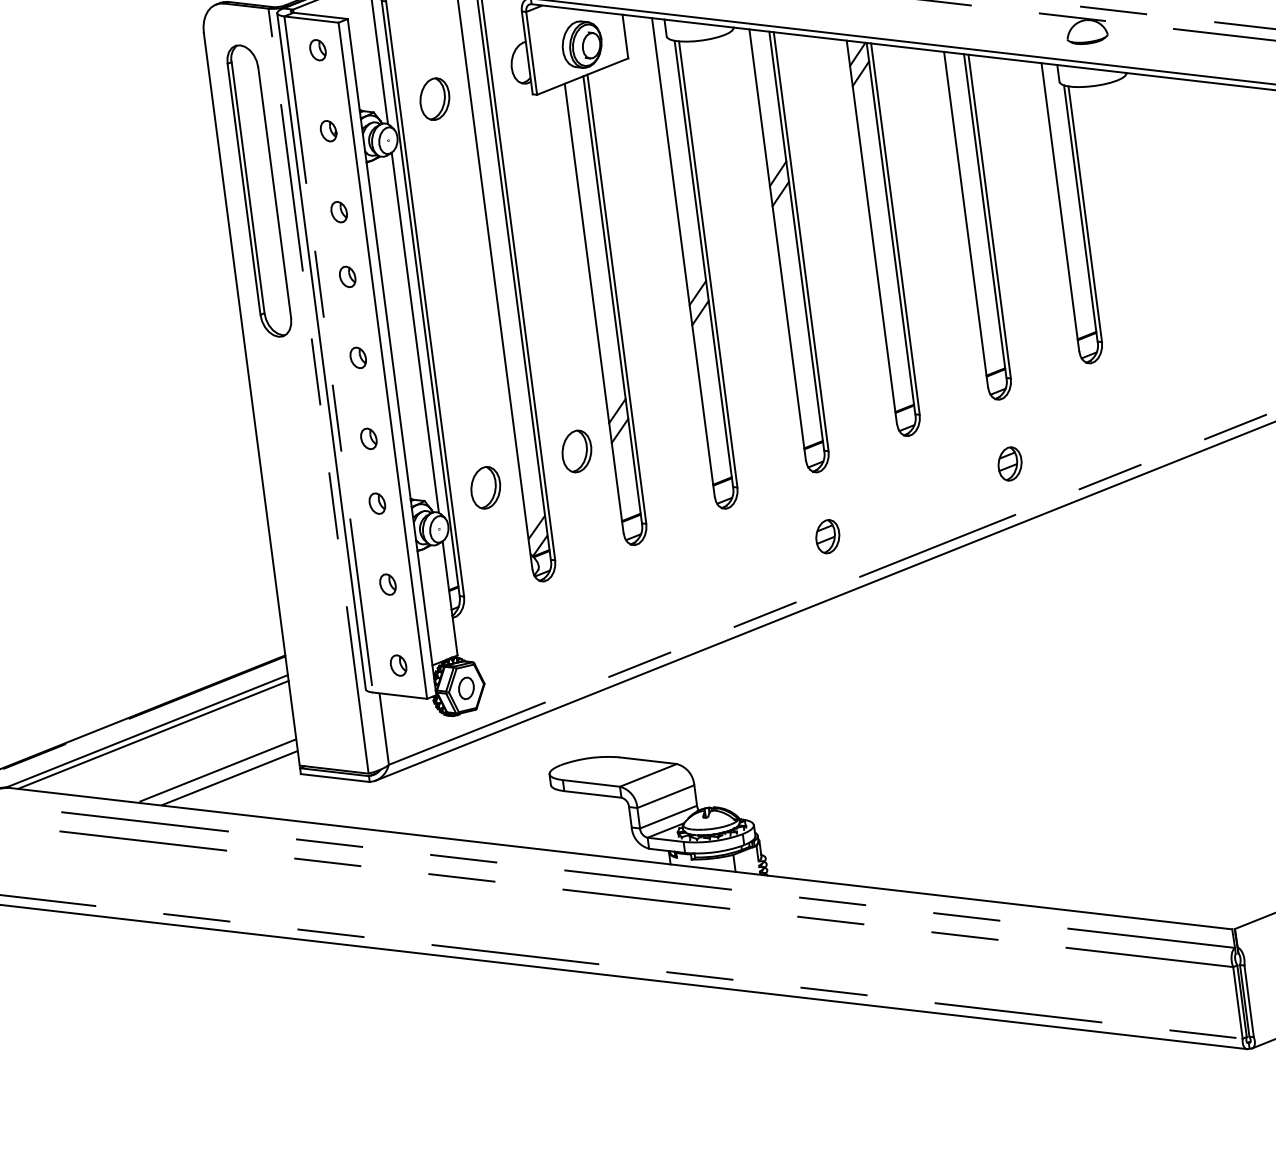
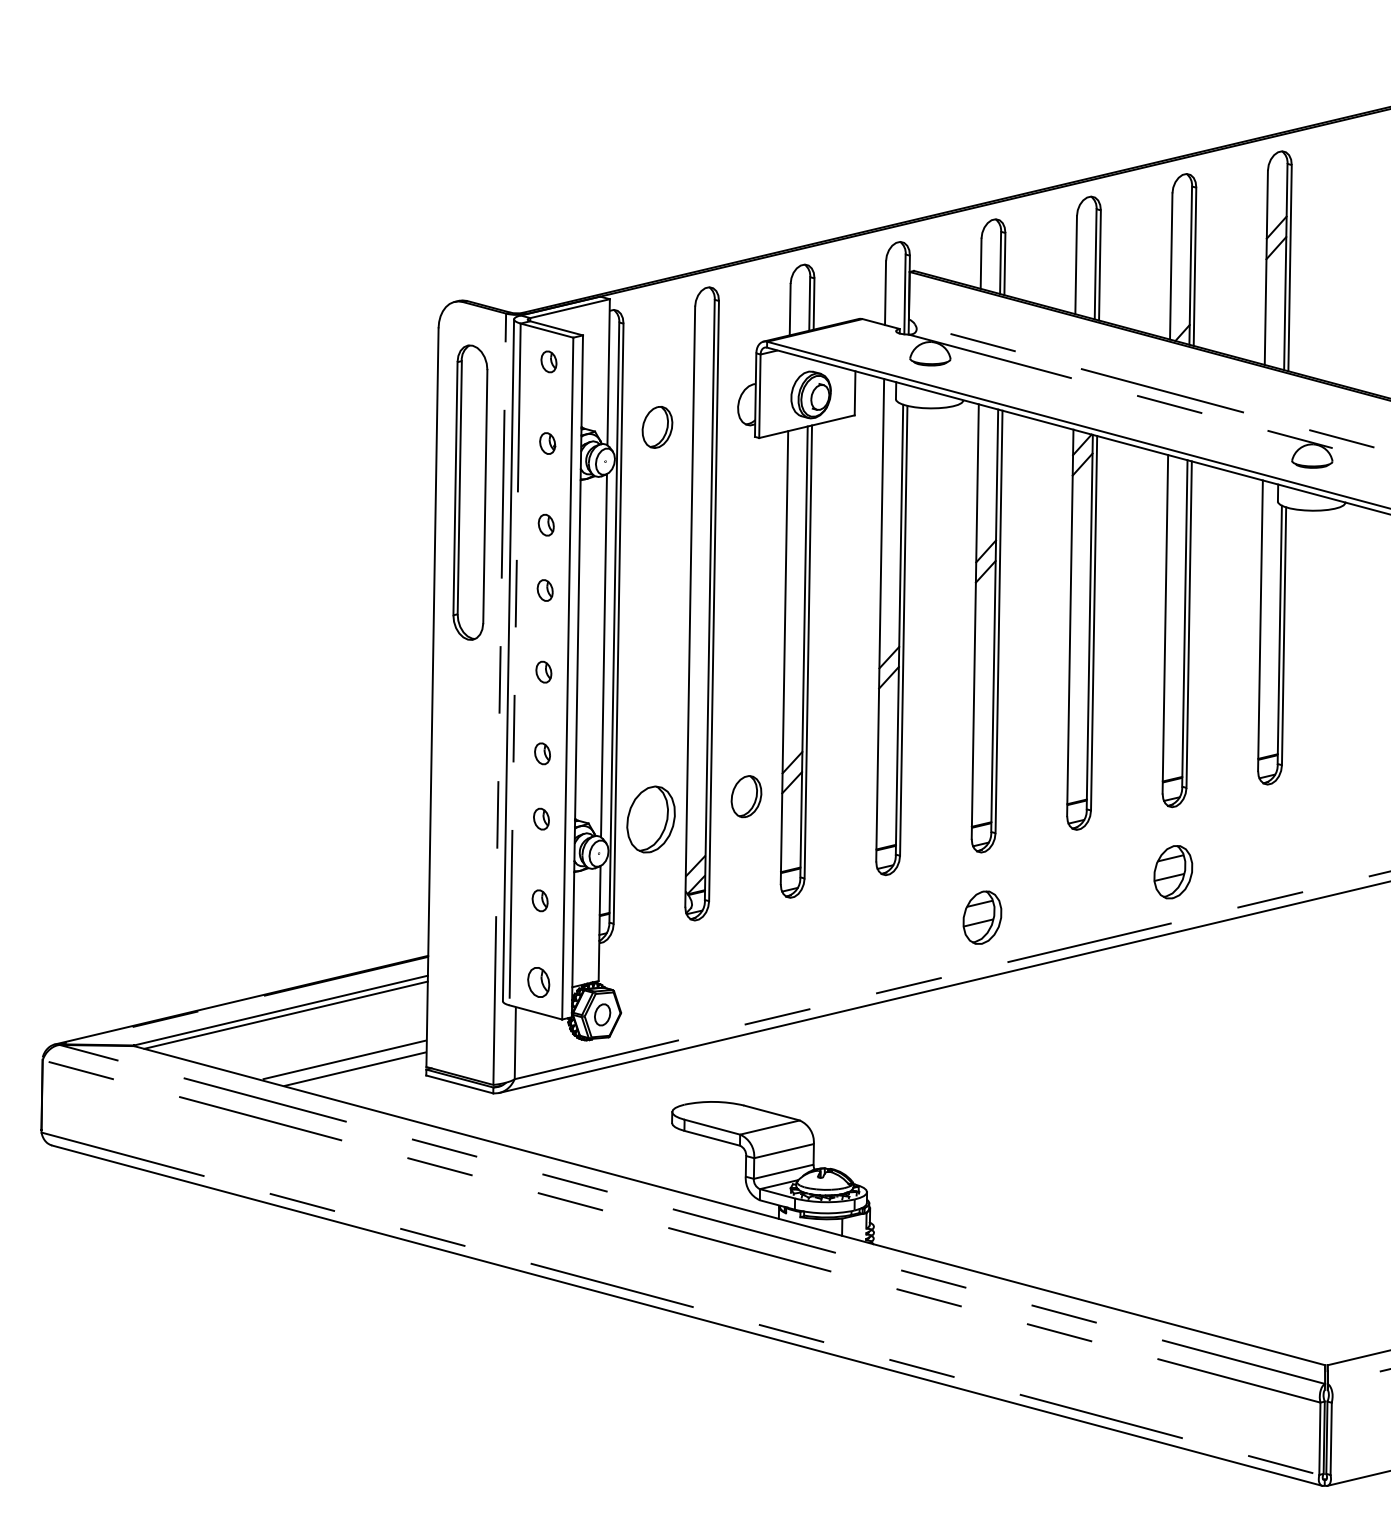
part: (1009, 464) -> (1172, 872), size x1.6
part: (485, 487) -> (650, 818), size x1.6
part: (827, 536) -> (981, 917), size x1.6
part: (398, 665) -> (538, 982), size x1.4

